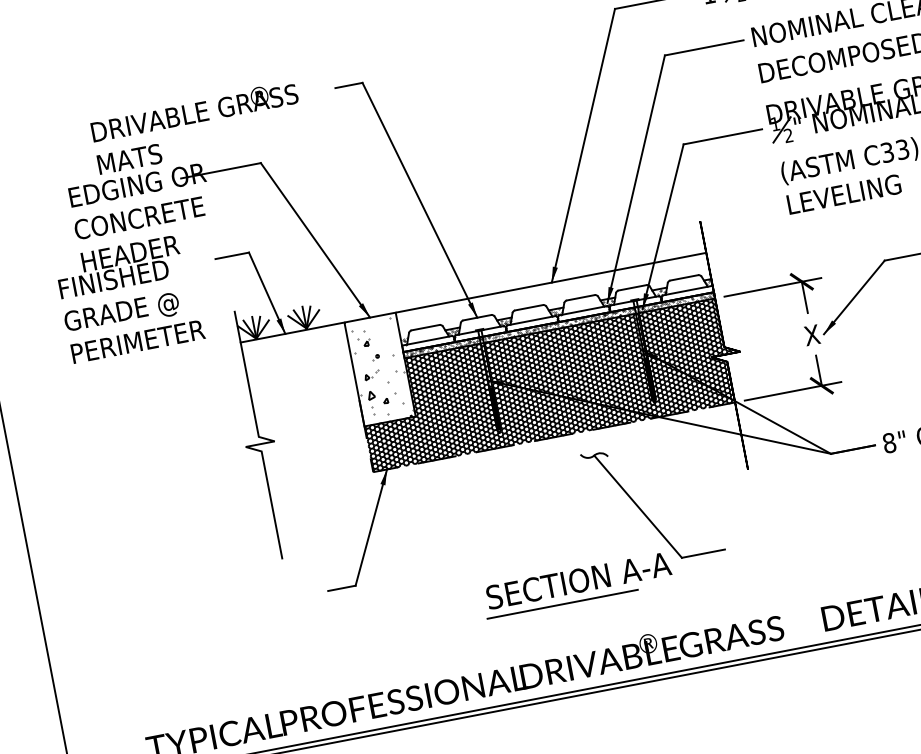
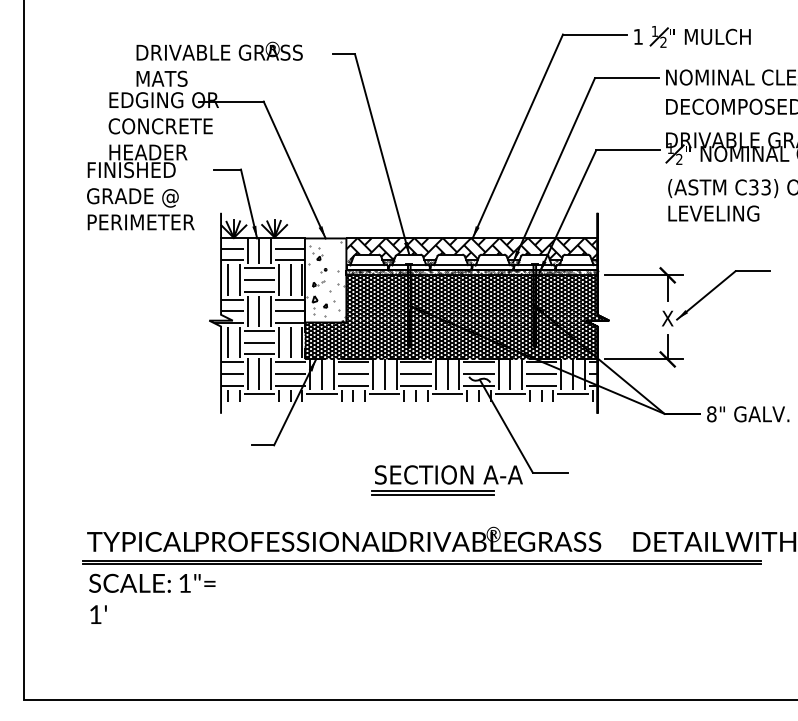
hatch: (552, 295) -> (471, 248), added
hatch: (488, 398) -> (405, 319), added
line: (563, 610) -> (432, 495), added

